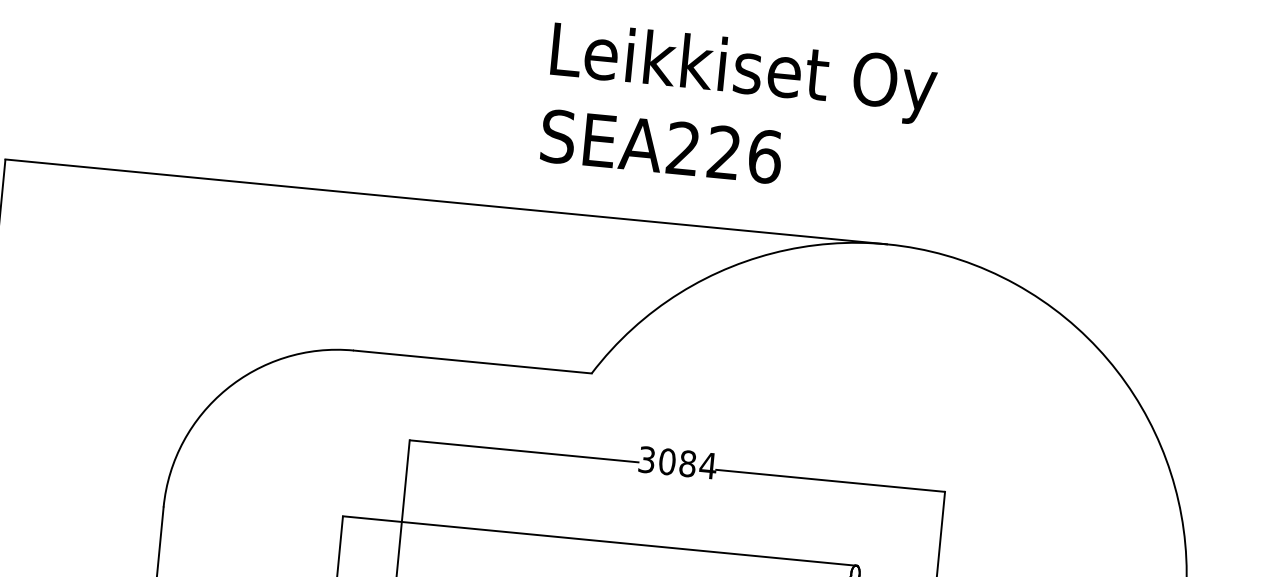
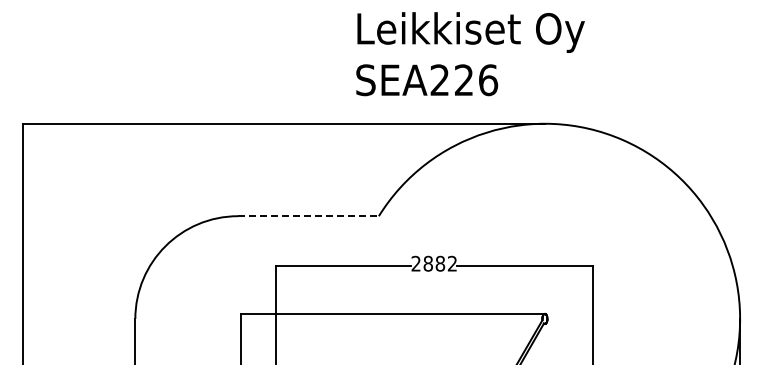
text: (739, 110) -> (470, 54), moved
line: (474, 362) -> (309, 216), solid -> dashed
text: (677, 462) -> (434, 263), 3084 -> 2882

